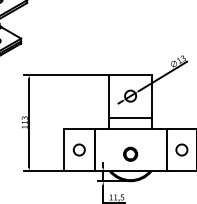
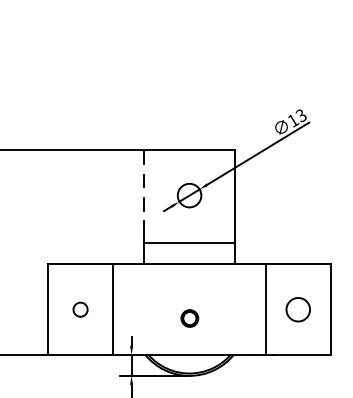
line: (109, 95) -> (144, 194), solid -> dashed
circle: (78, 149) -> (79, 308), size x0.6
part: (130, 153) -> (189, 317), size x0.6

